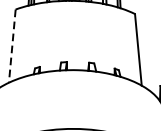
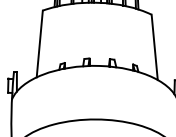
line: (12, 46) -> (39, 44), dashed -> solid

